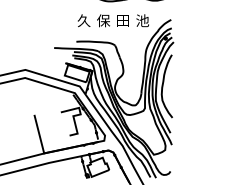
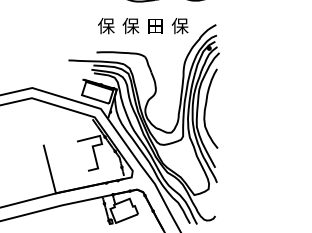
text: (83, 20) -> (105, 25), 久 -> 保
text: (142, 20) -> (179, 25), 池 -> 保

